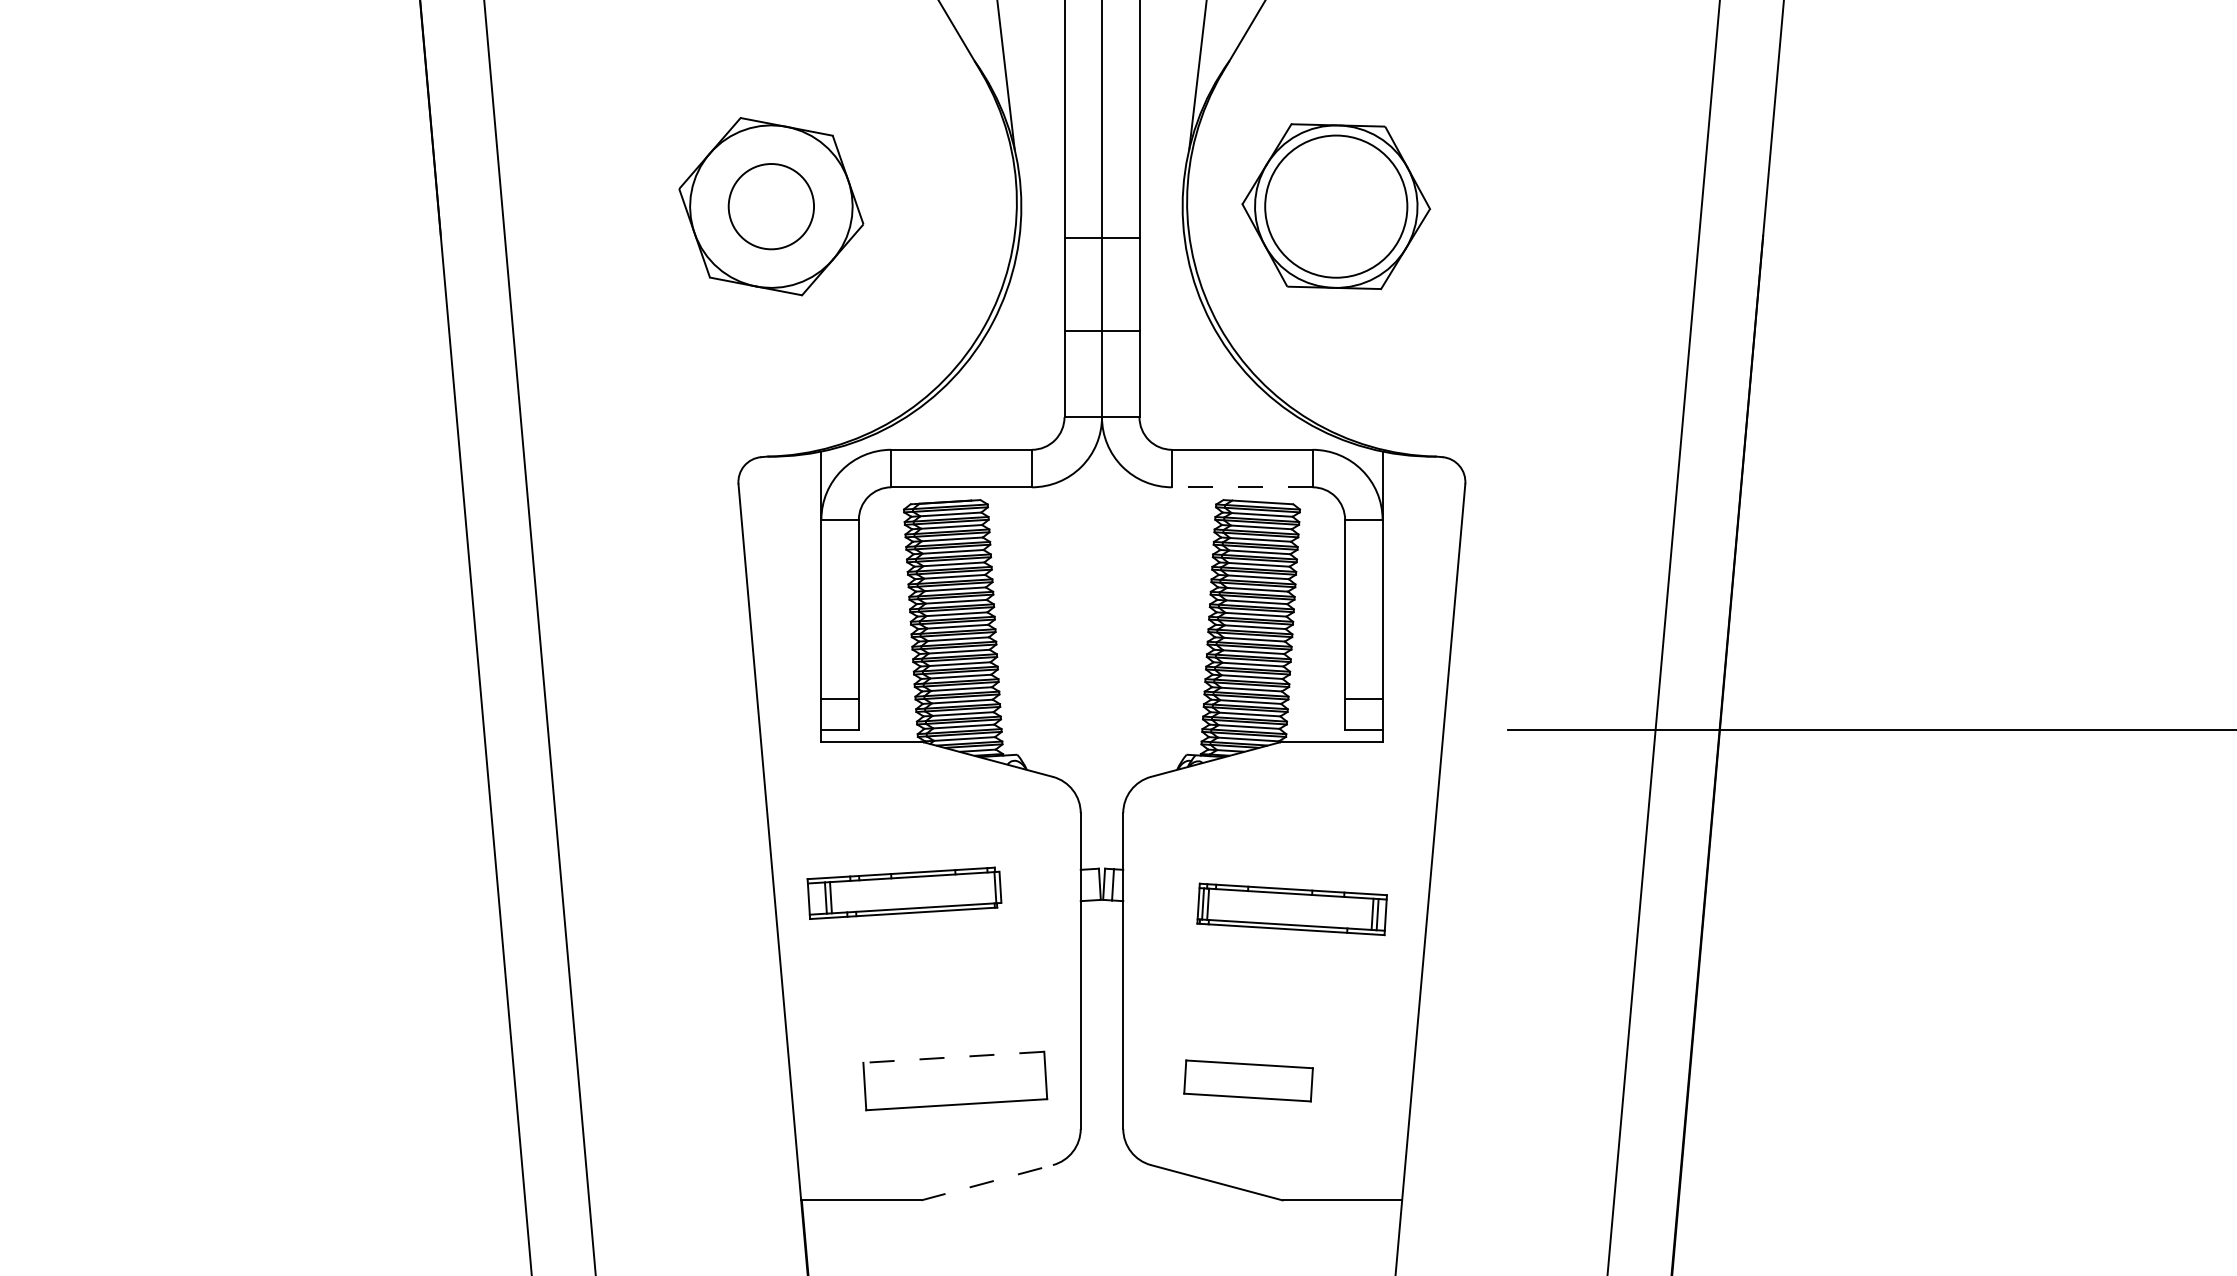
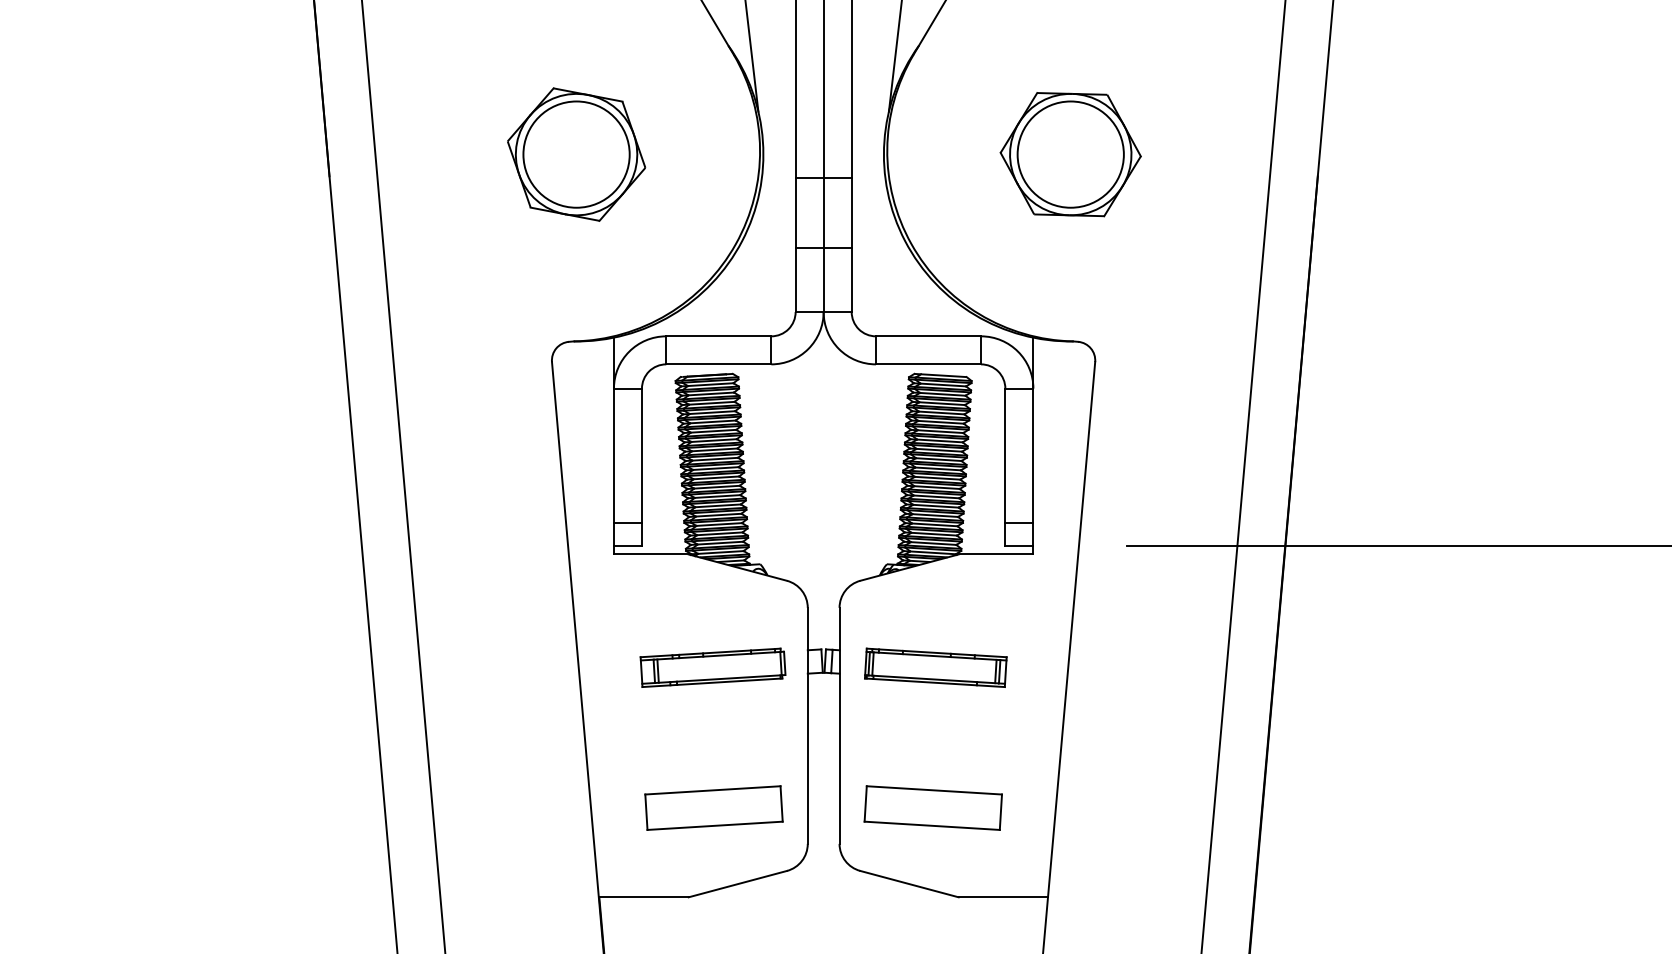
circle: (771, 206) -> (576, 154), size x1.67
part: (1335, 206) -> (1070, 154), moved
line: (1242, 487) -> (928, 364), dashed -> solid
part: (903, 892) -> (712, 667), moved
part: (1291, 908) -> (935, 667), moved
line: (953, 1057) -> (712, 790), dashed -> solid
part: (1247, 1080) -> (932, 807), size x1.43
line: (986, 1183) -> (737, 884), dashed -> solid

